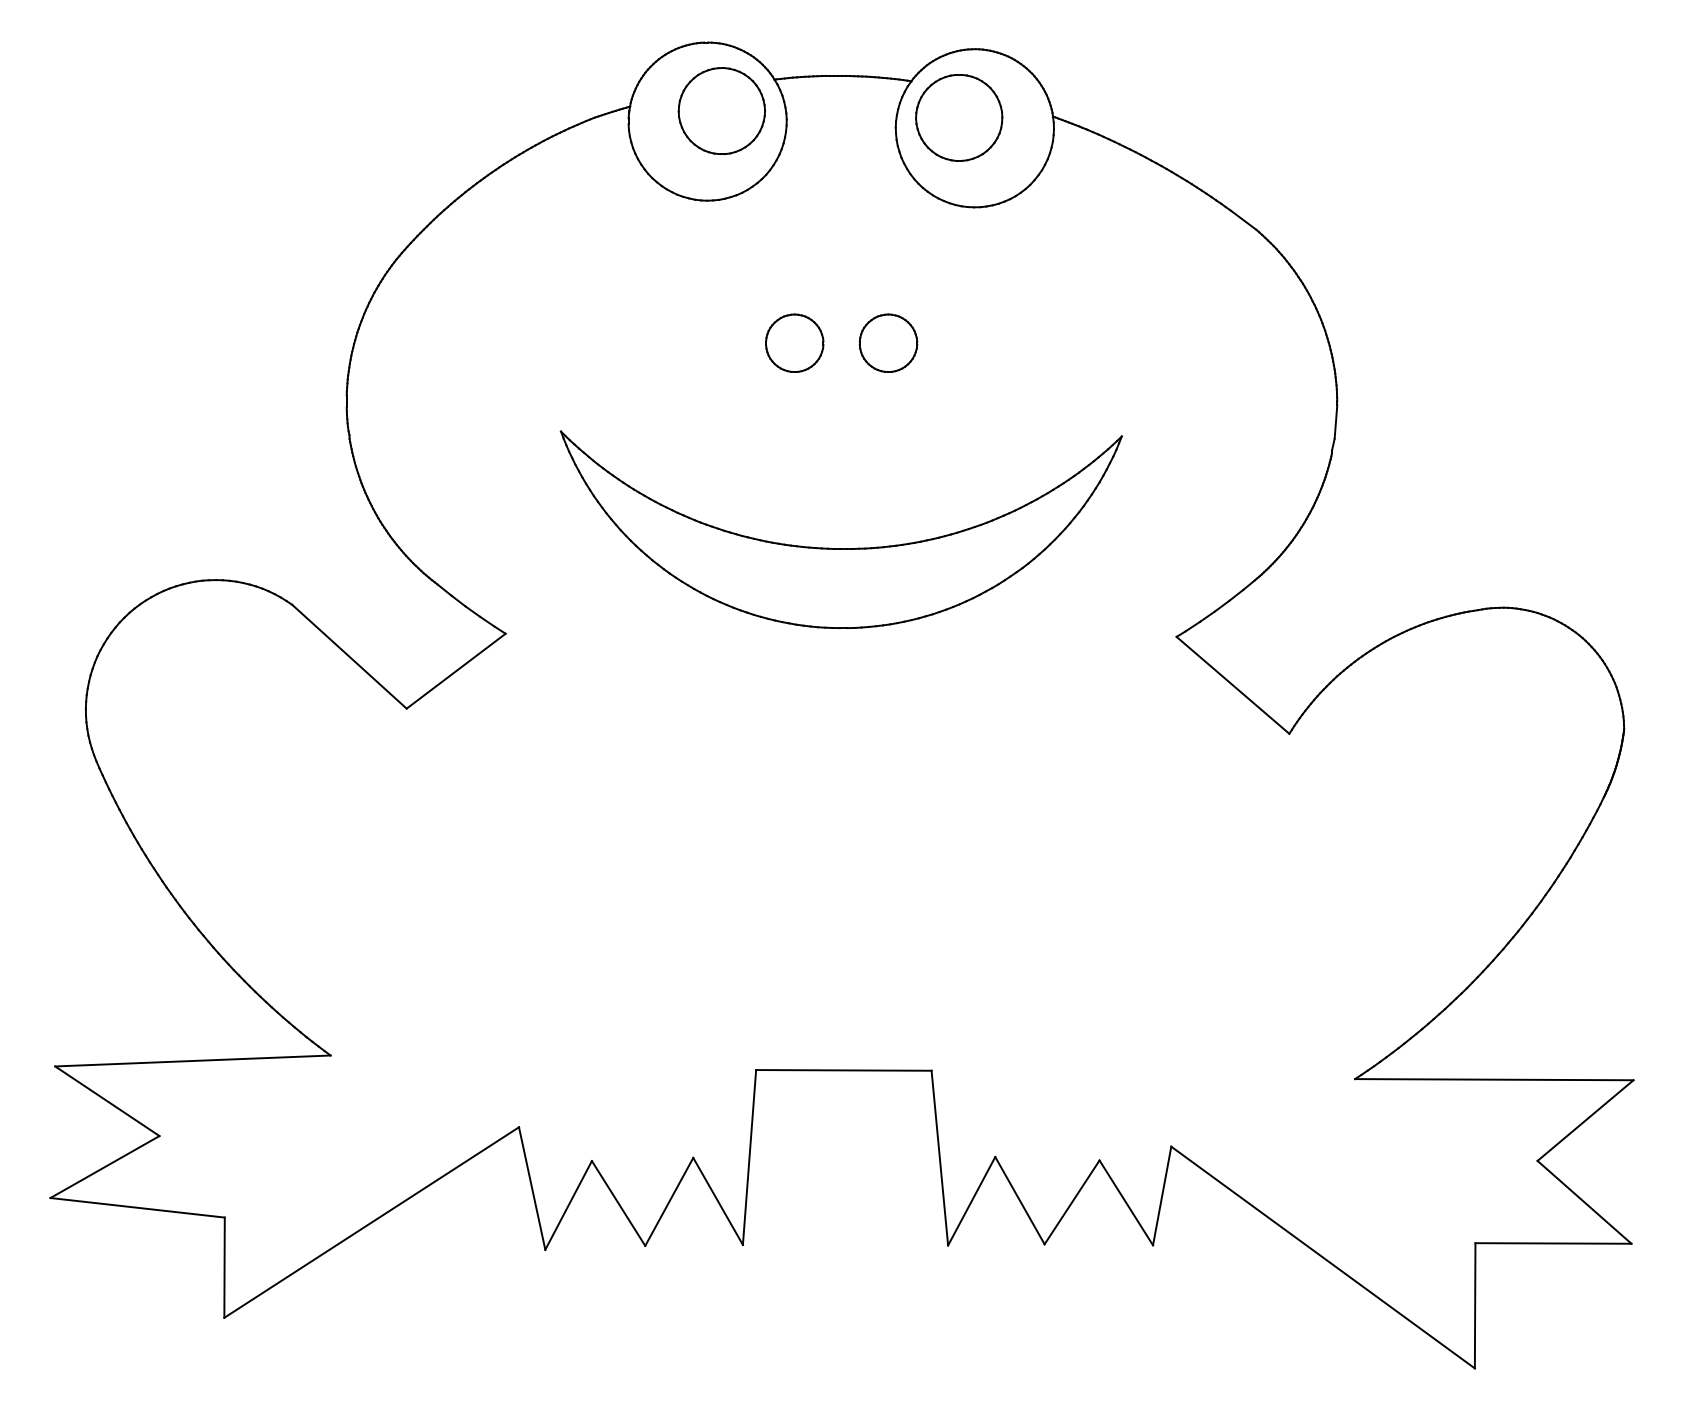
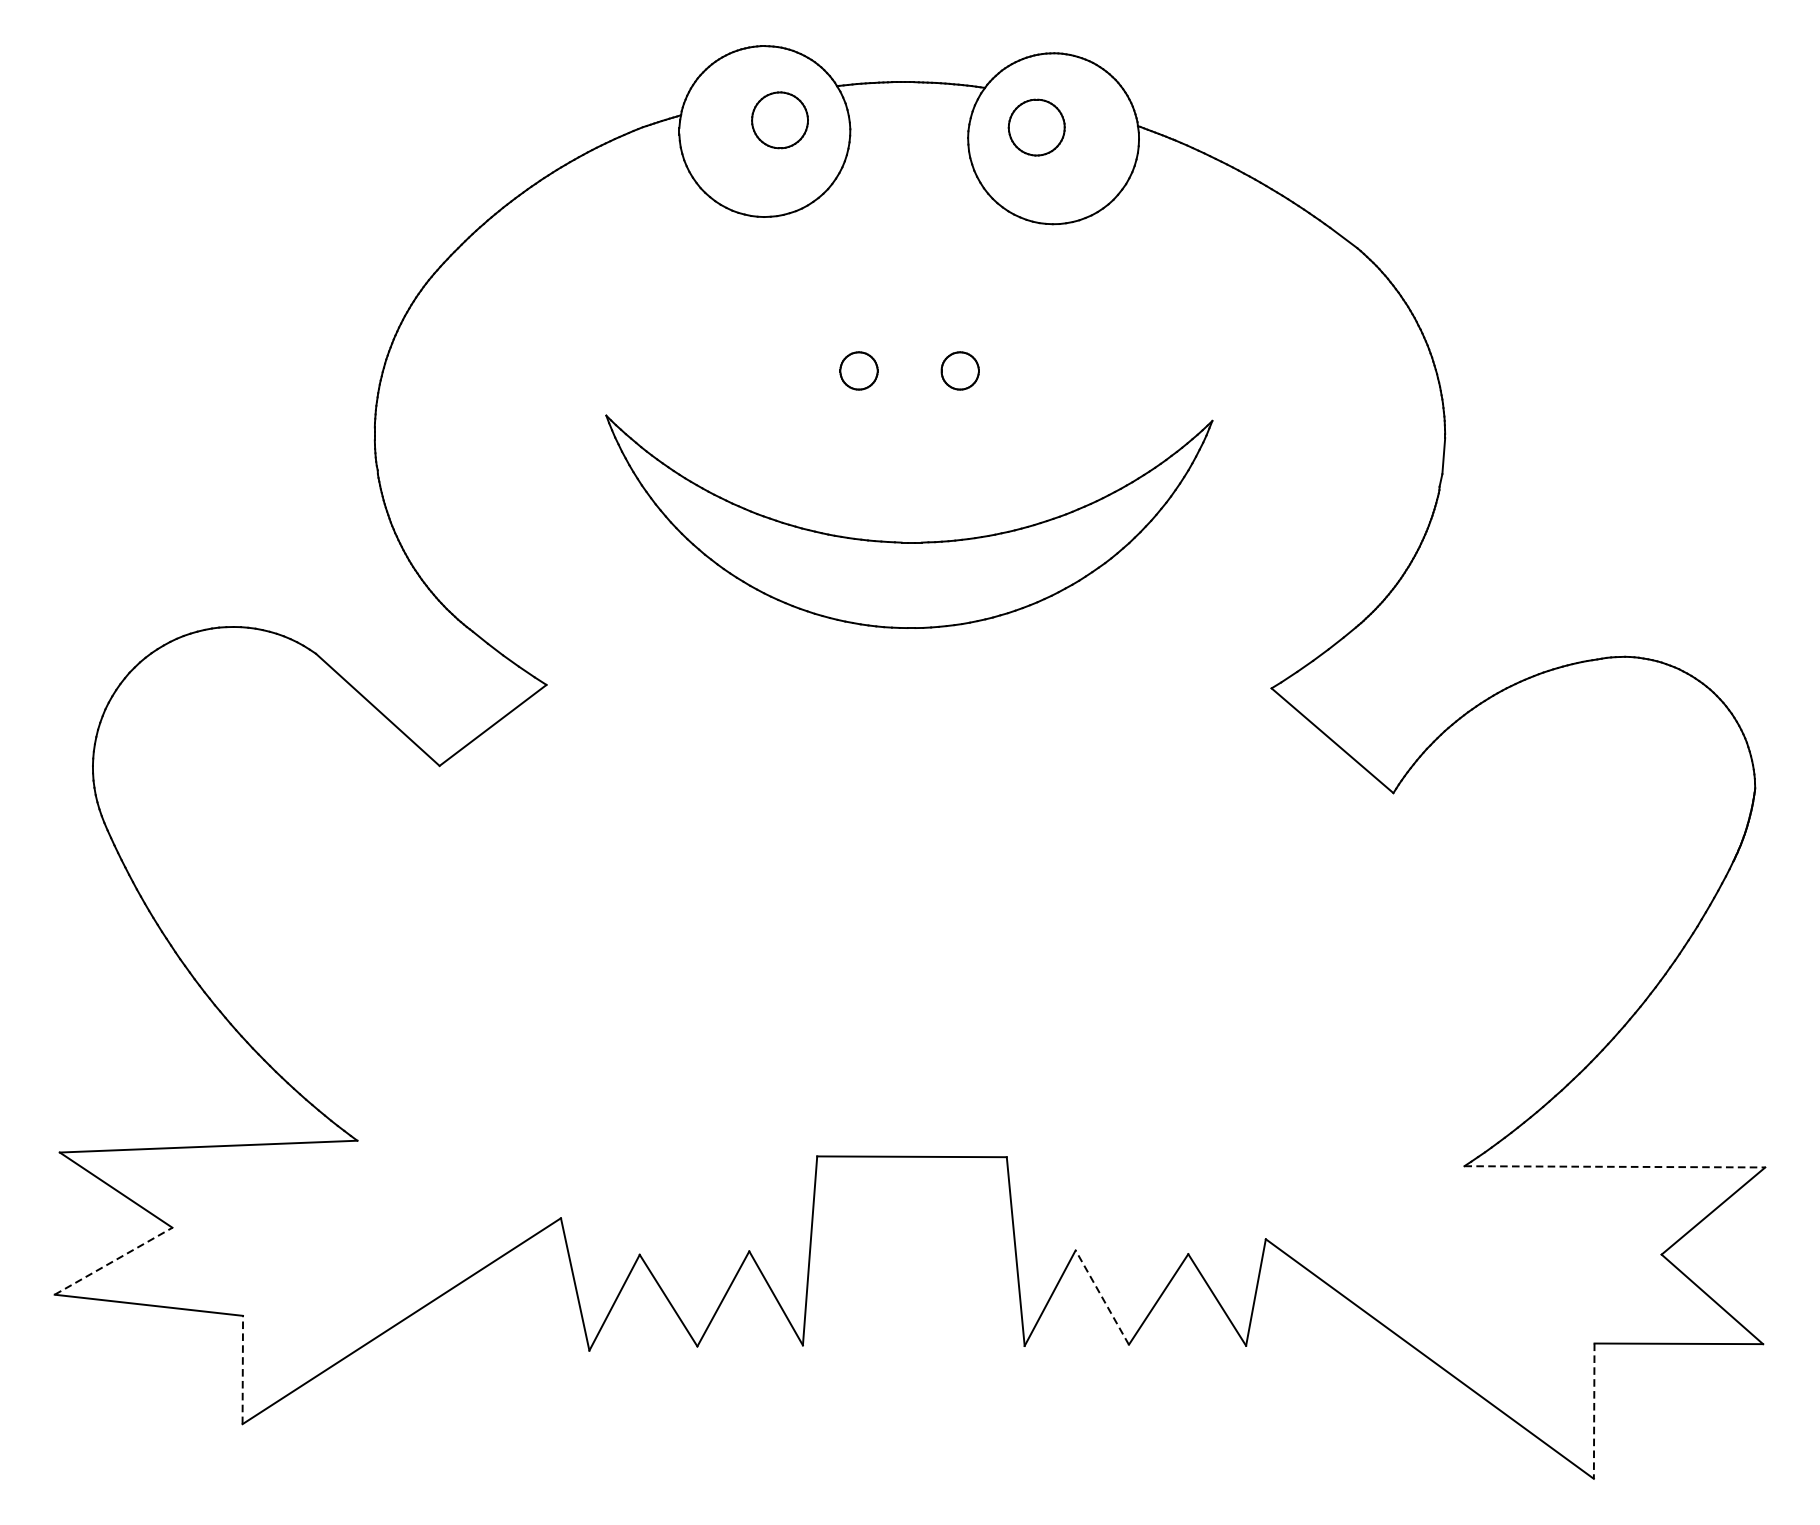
part: (721, 111) -> (779, 120), size x0.6
part: (959, 117) -> (1036, 127), size x0.6
part: (794, 342) -> (858, 370), size x0.6
part: (888, 342) -> (960, 370), size x0.6
part: (840, 548) -> (908, 542), moved
line: (1494, 1079) -> (1615, 1166), solid -> dashed
line: (105, 1167) -> (114, 1261), solid -> dashed
line: (1019, 1200) -> (1101, 1297), solid -> dashed
line: (224, 1267) -> (242, 1369), solid -> dashed
line: (1475, 1305) -> (1594, 1410), solid -> dashed

